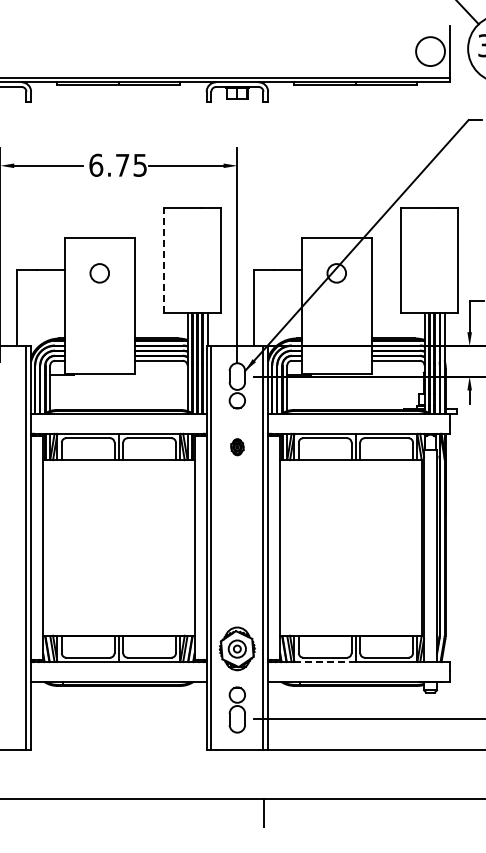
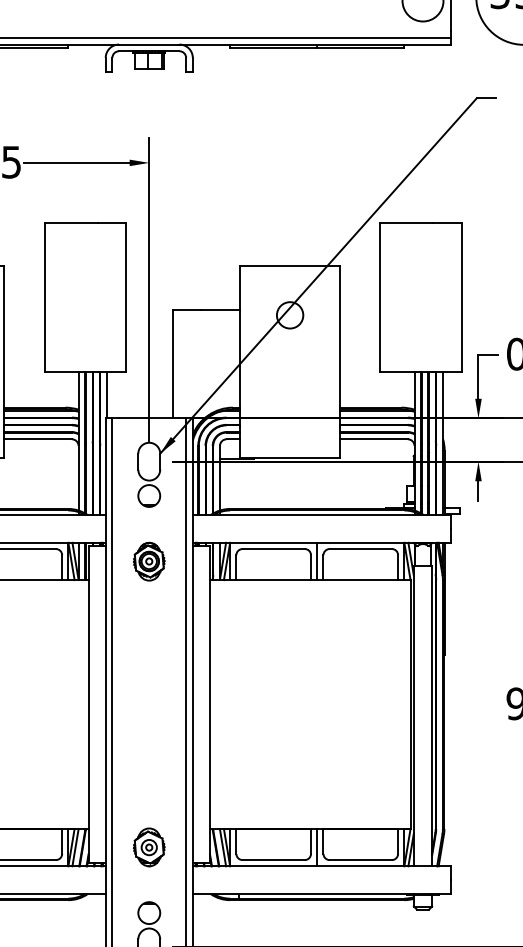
line: (163, 260) -> (44, 297), dashed -> solid
part: (237, 447) -> (149, 562), size x1.67
part: (237, 648) -> (149, 847), size x0.62
line: (325, 662) -> (274, 866), dashed -> solid

